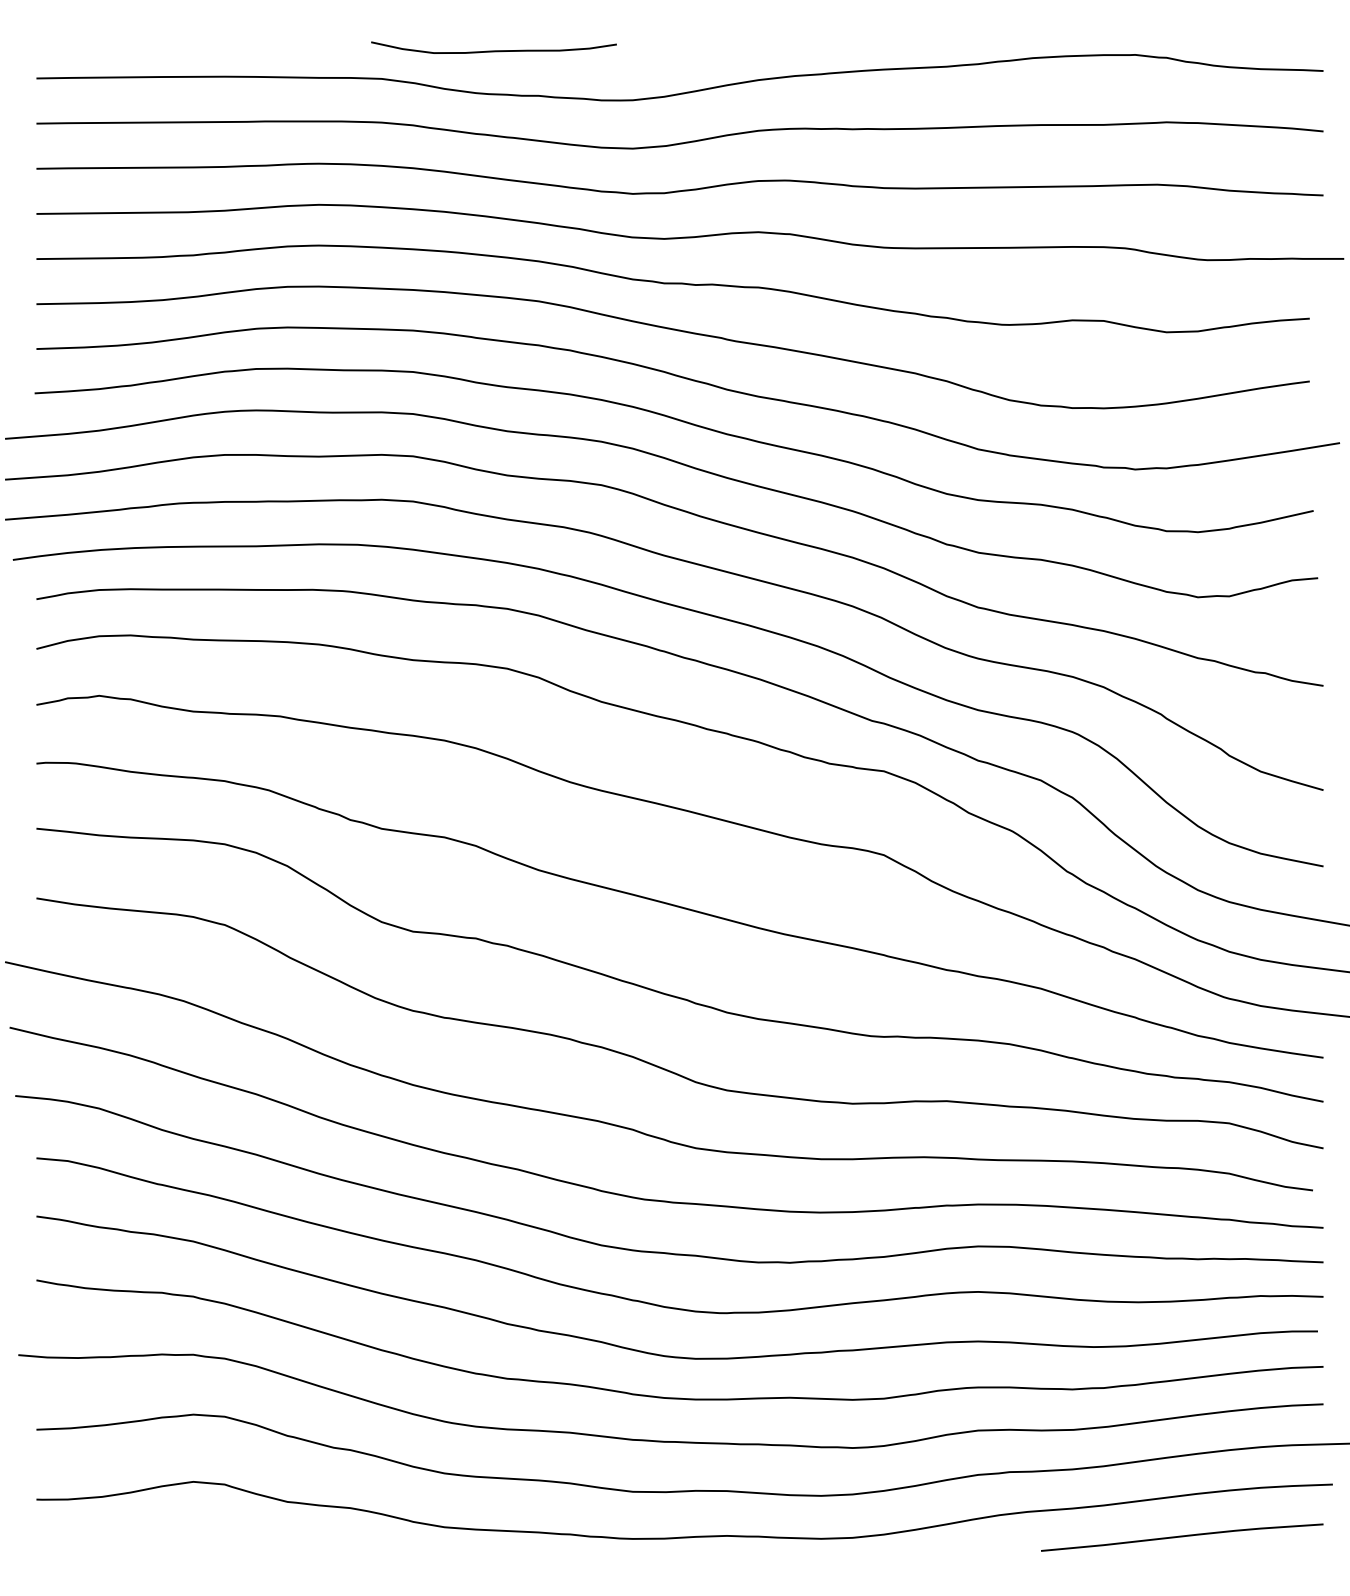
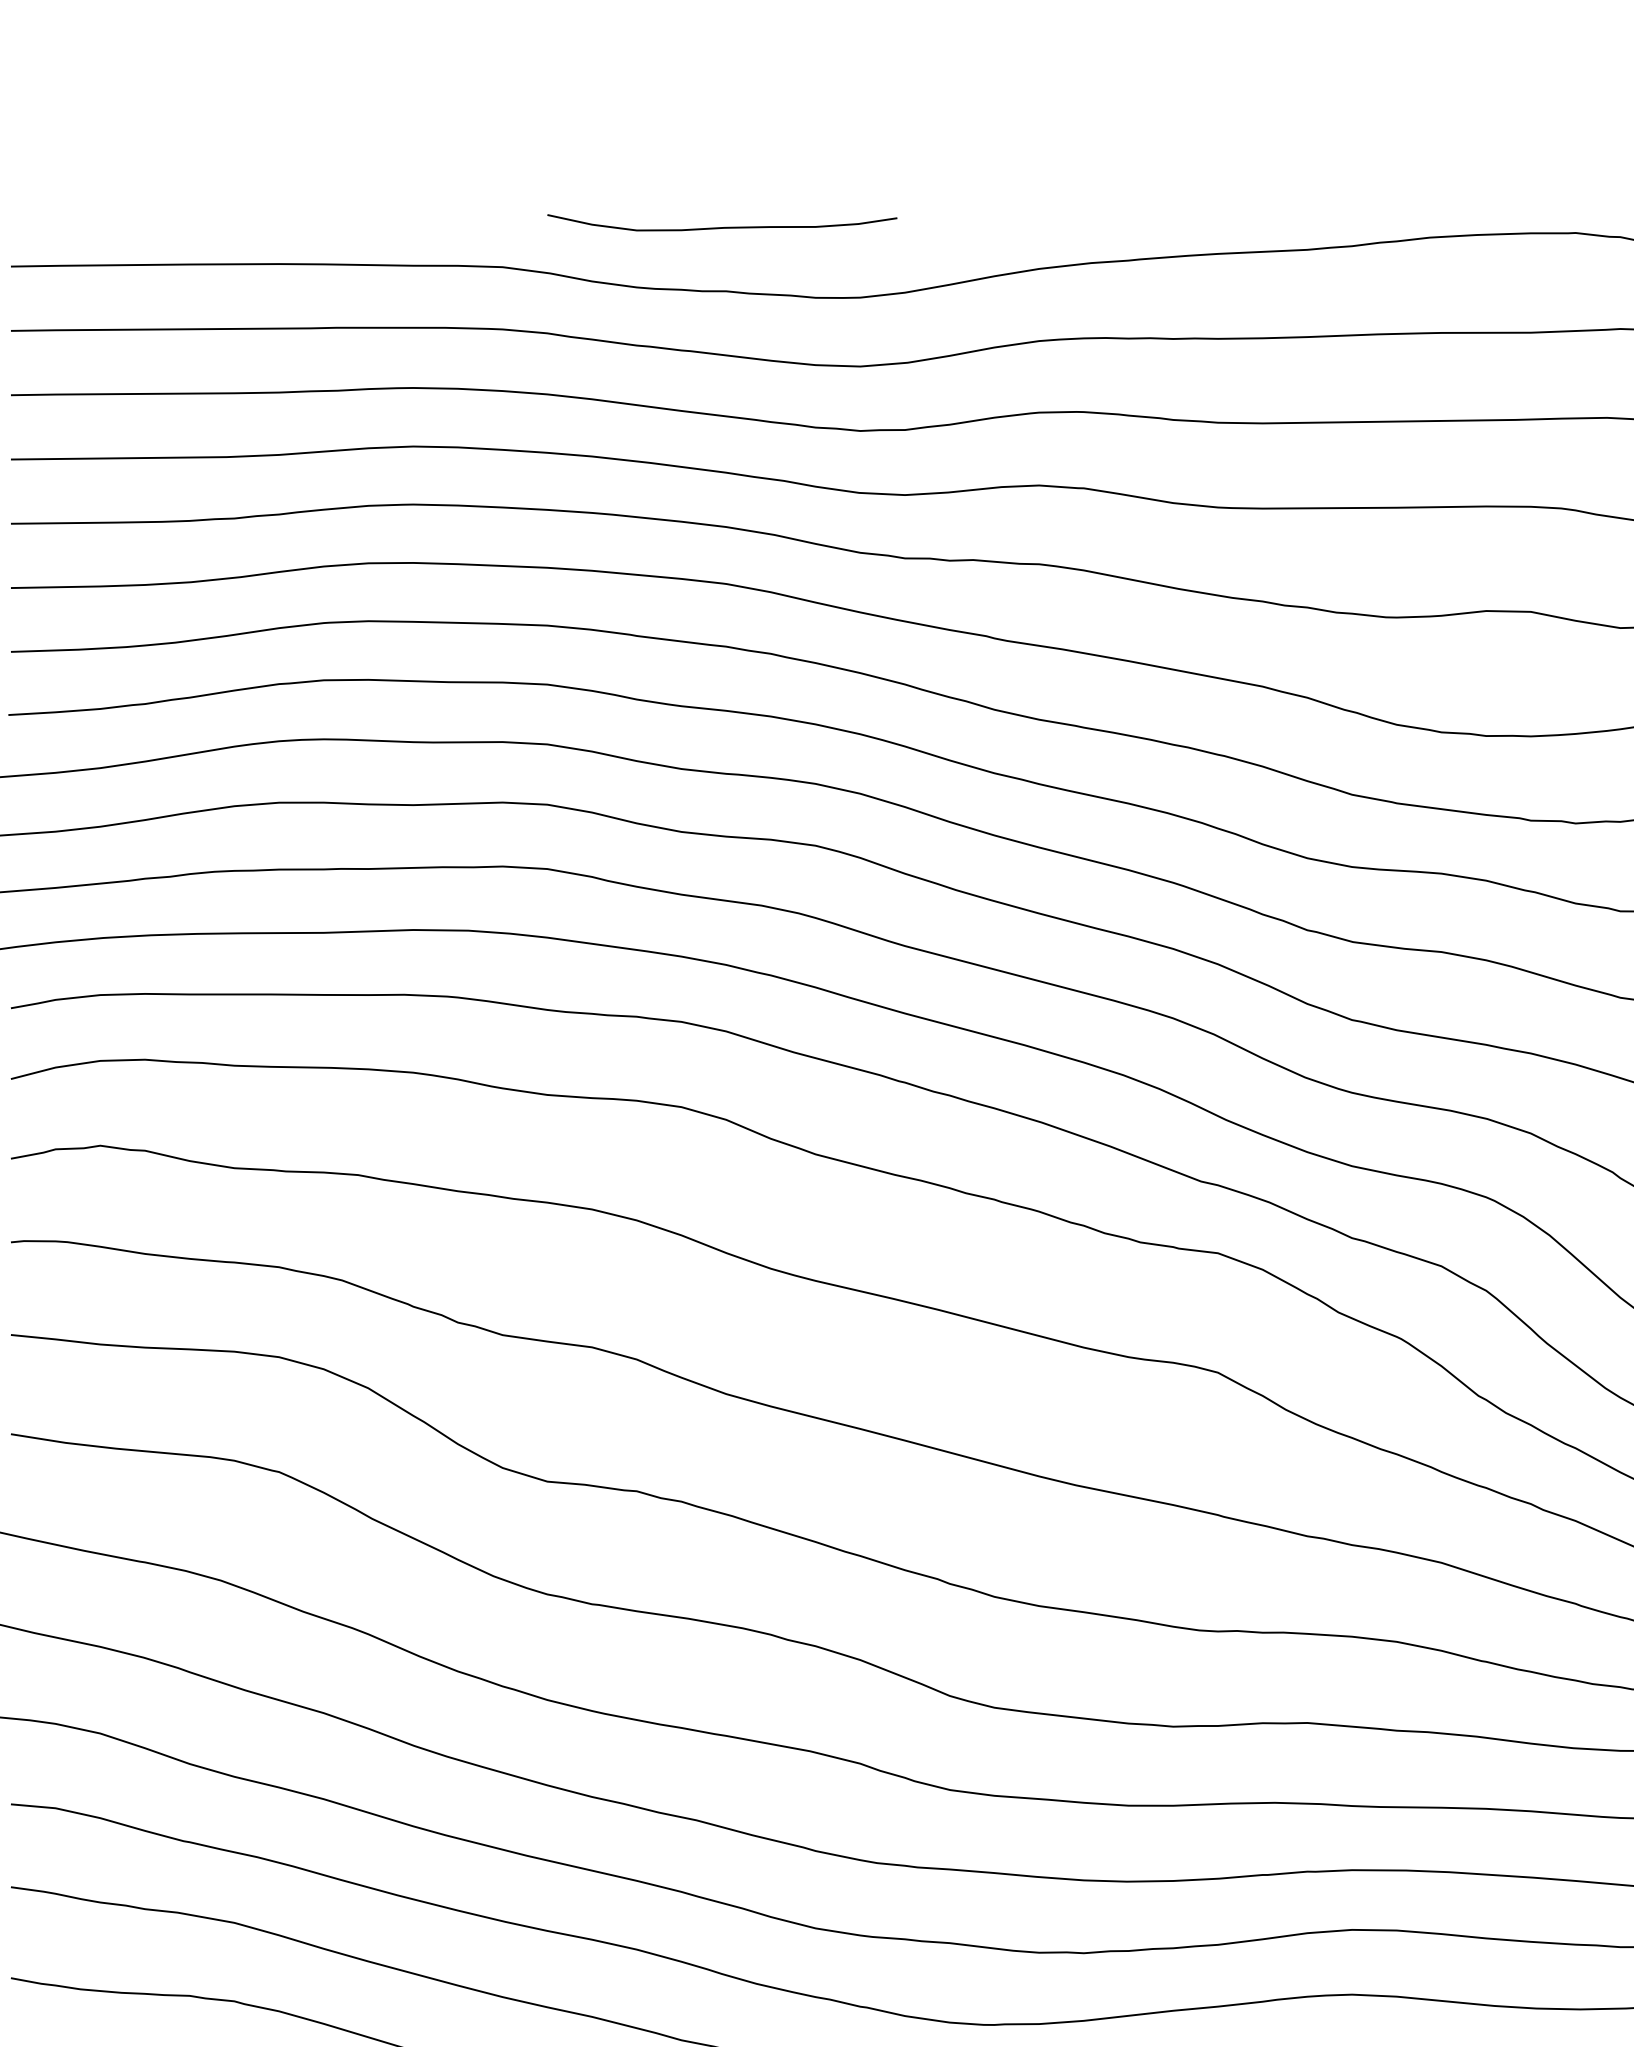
curve: (493, 50) -> (721, 226), moved

